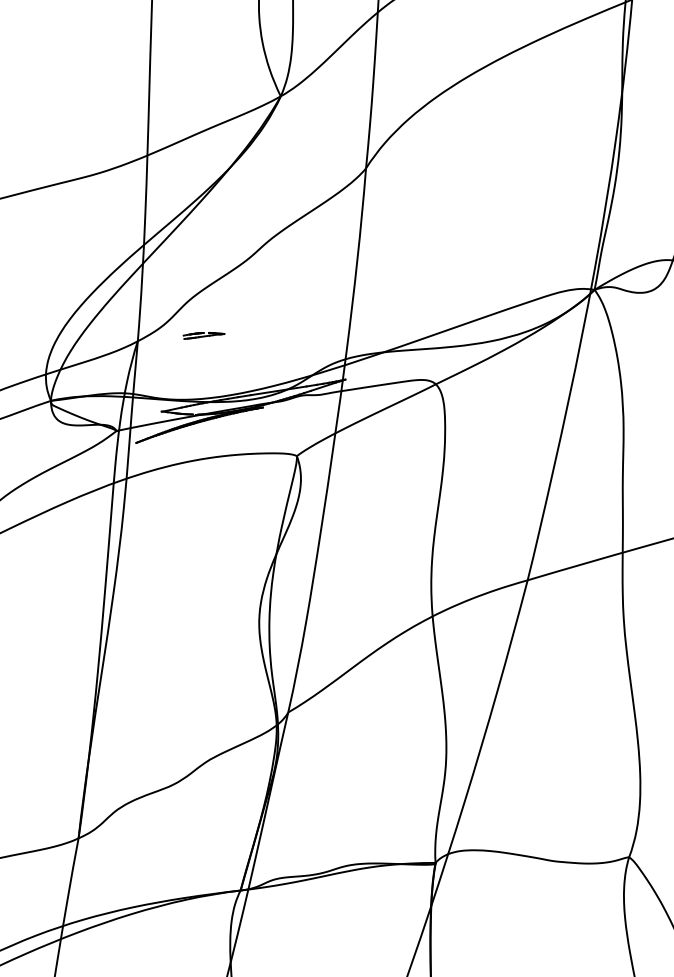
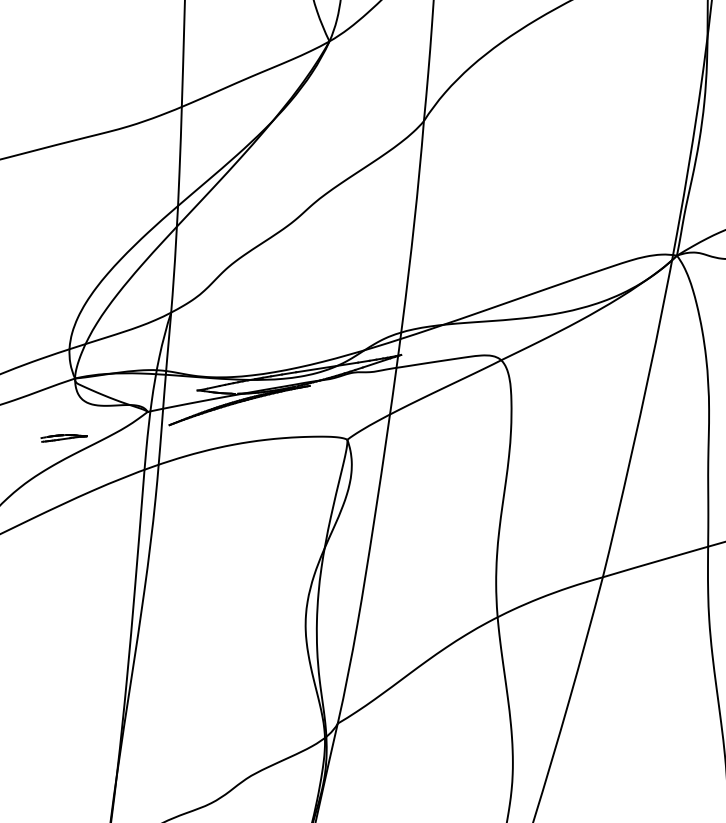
part: (203, 335) -> (63, 437), moved

